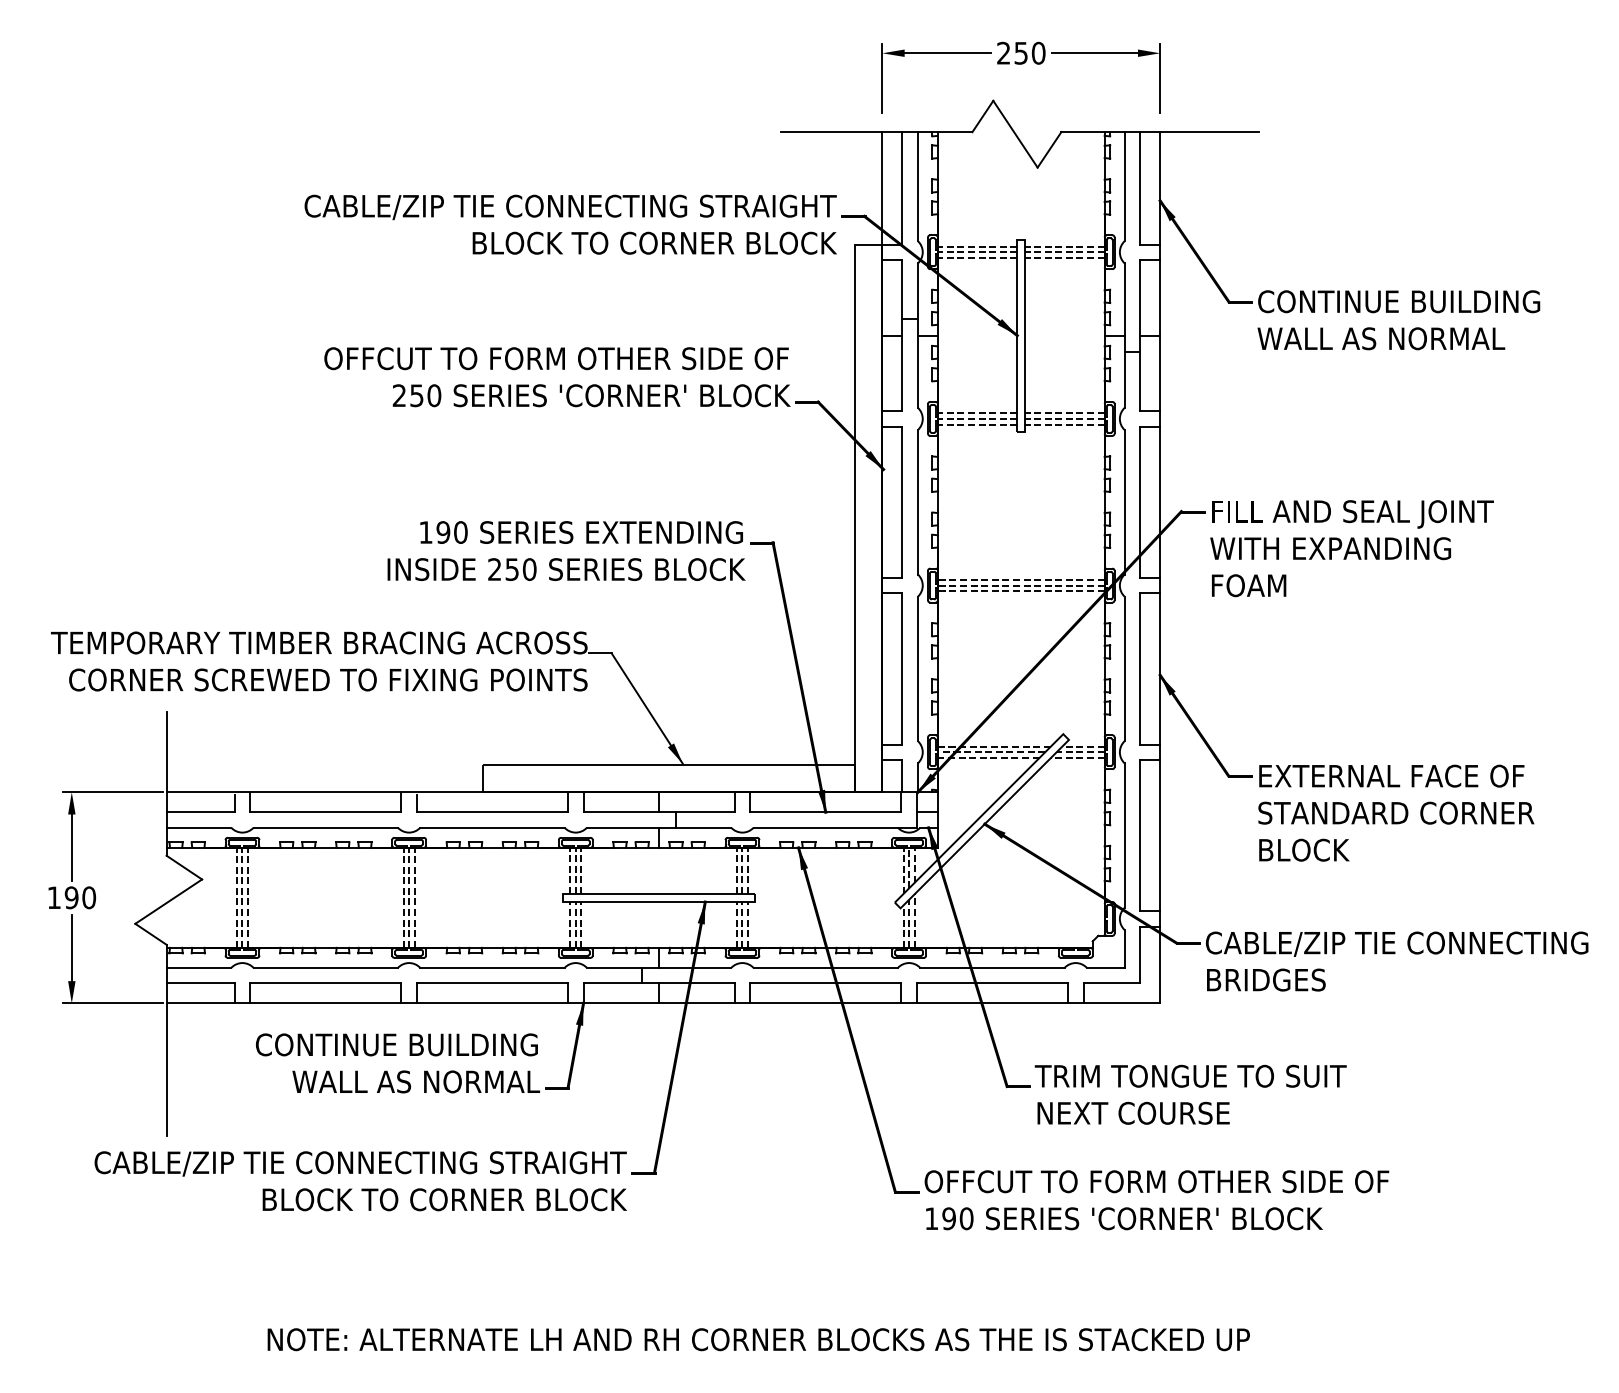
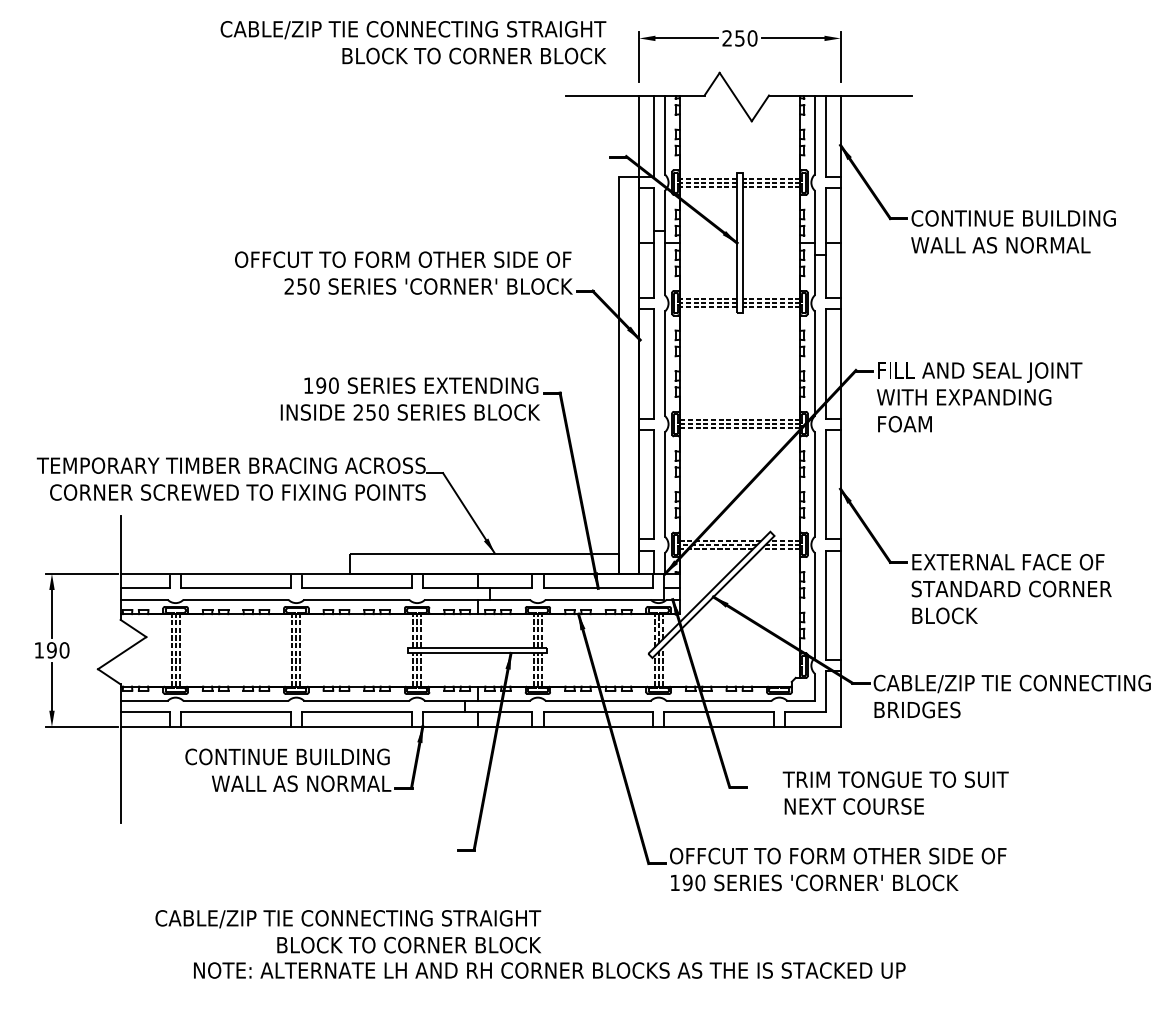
text: (570, 224) -> (413, 42), moved
text: (1190, 1093) -> (895, 792), moved
text: (360, 1180) -> (348, 931), moved

